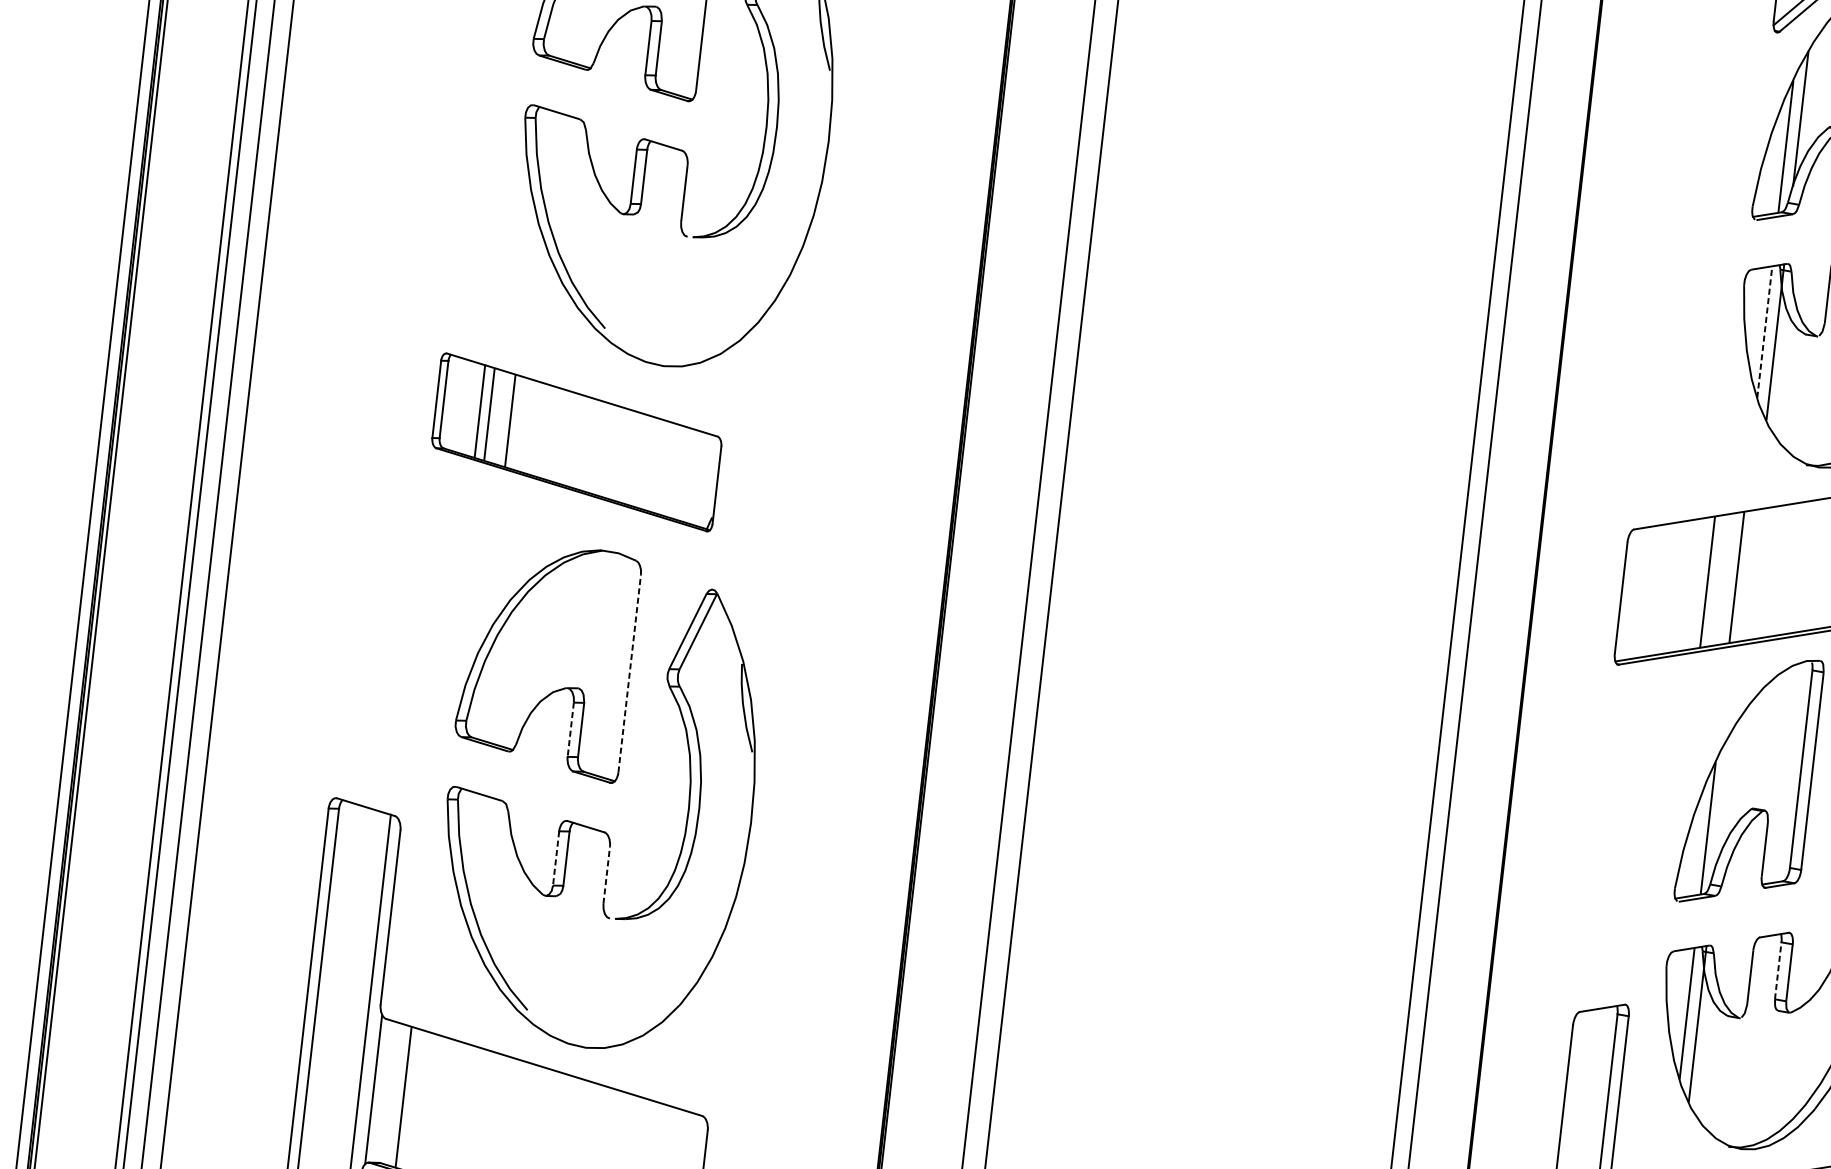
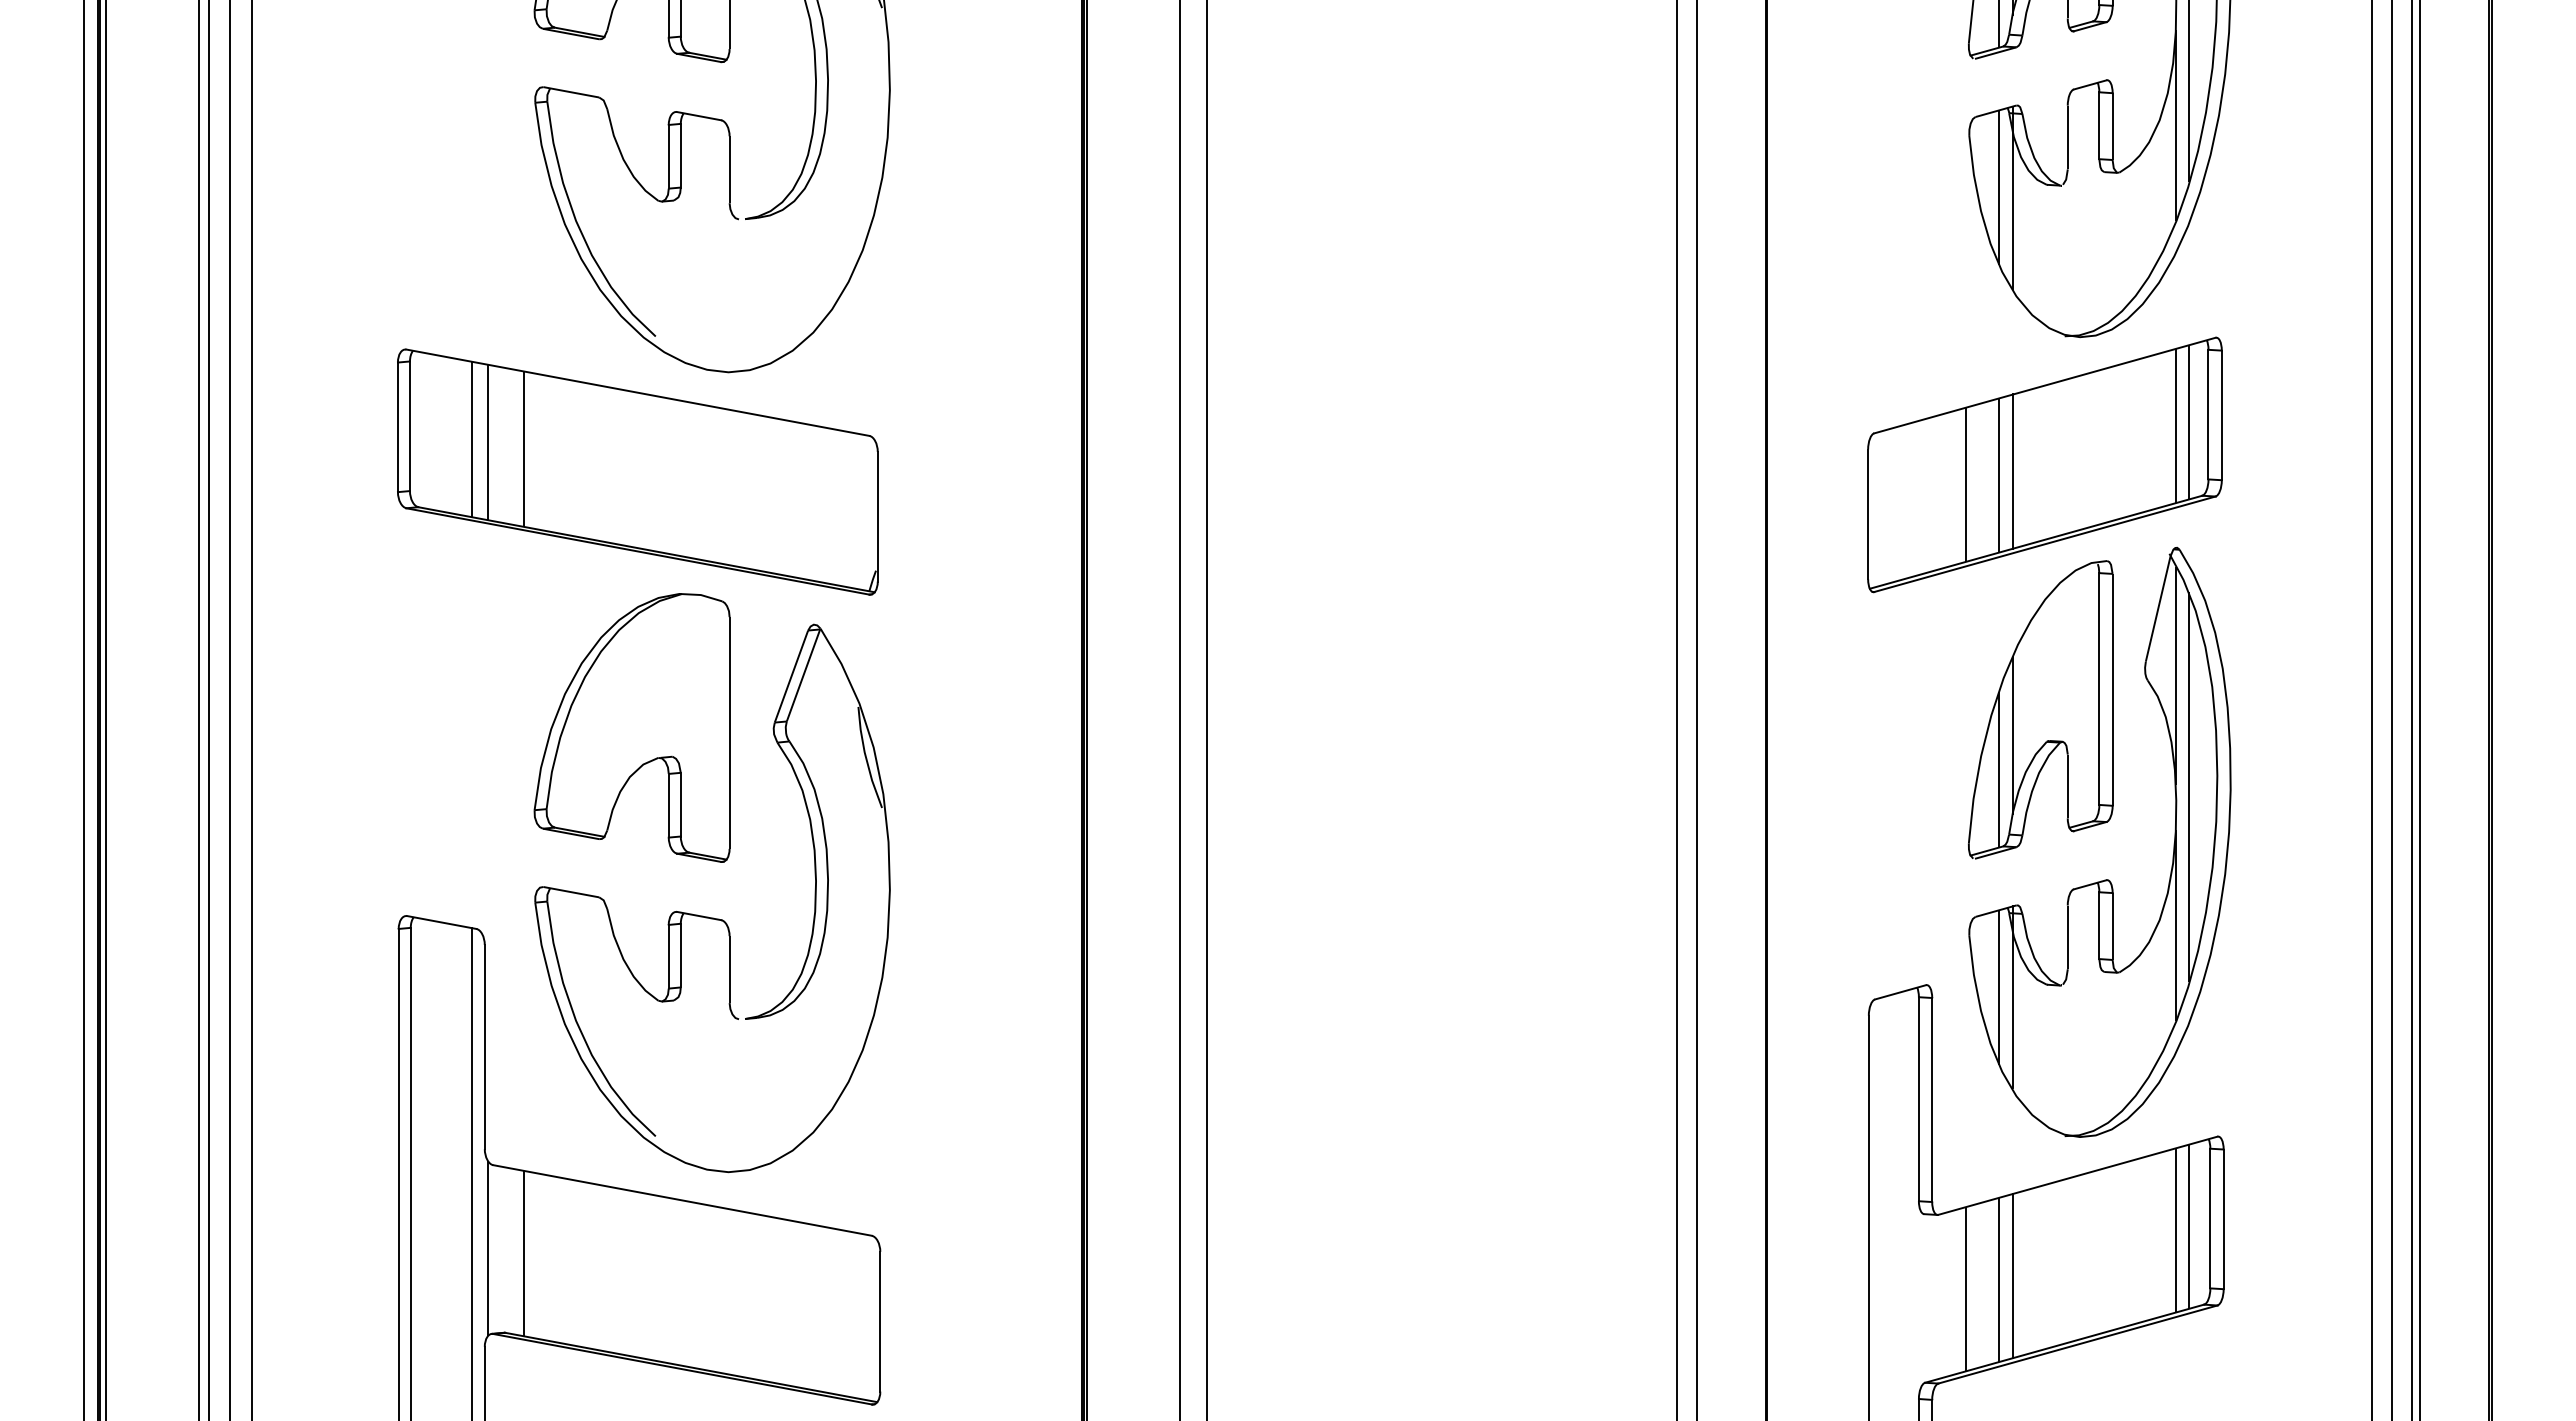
line: (1764, 331) -> (1999, 186), dashed -> solid
part: (576, 441) -> (637, 471), size x1.43
line: (1749, 575) -> (2013, 471), added
line: (629, 674) -> (729, 733), dashed -> solid
line: (570, 729) -> (668, 805), dashed -> solid
line: (1723, 800) -> (2013, 735), added
line: (555, 858) -> (668, 956), dashed -> solid
line: (606, 875) -> (729, 969), dashed -> solid
line: (1778, 970) -> (2099, 925), dashed -> solid

